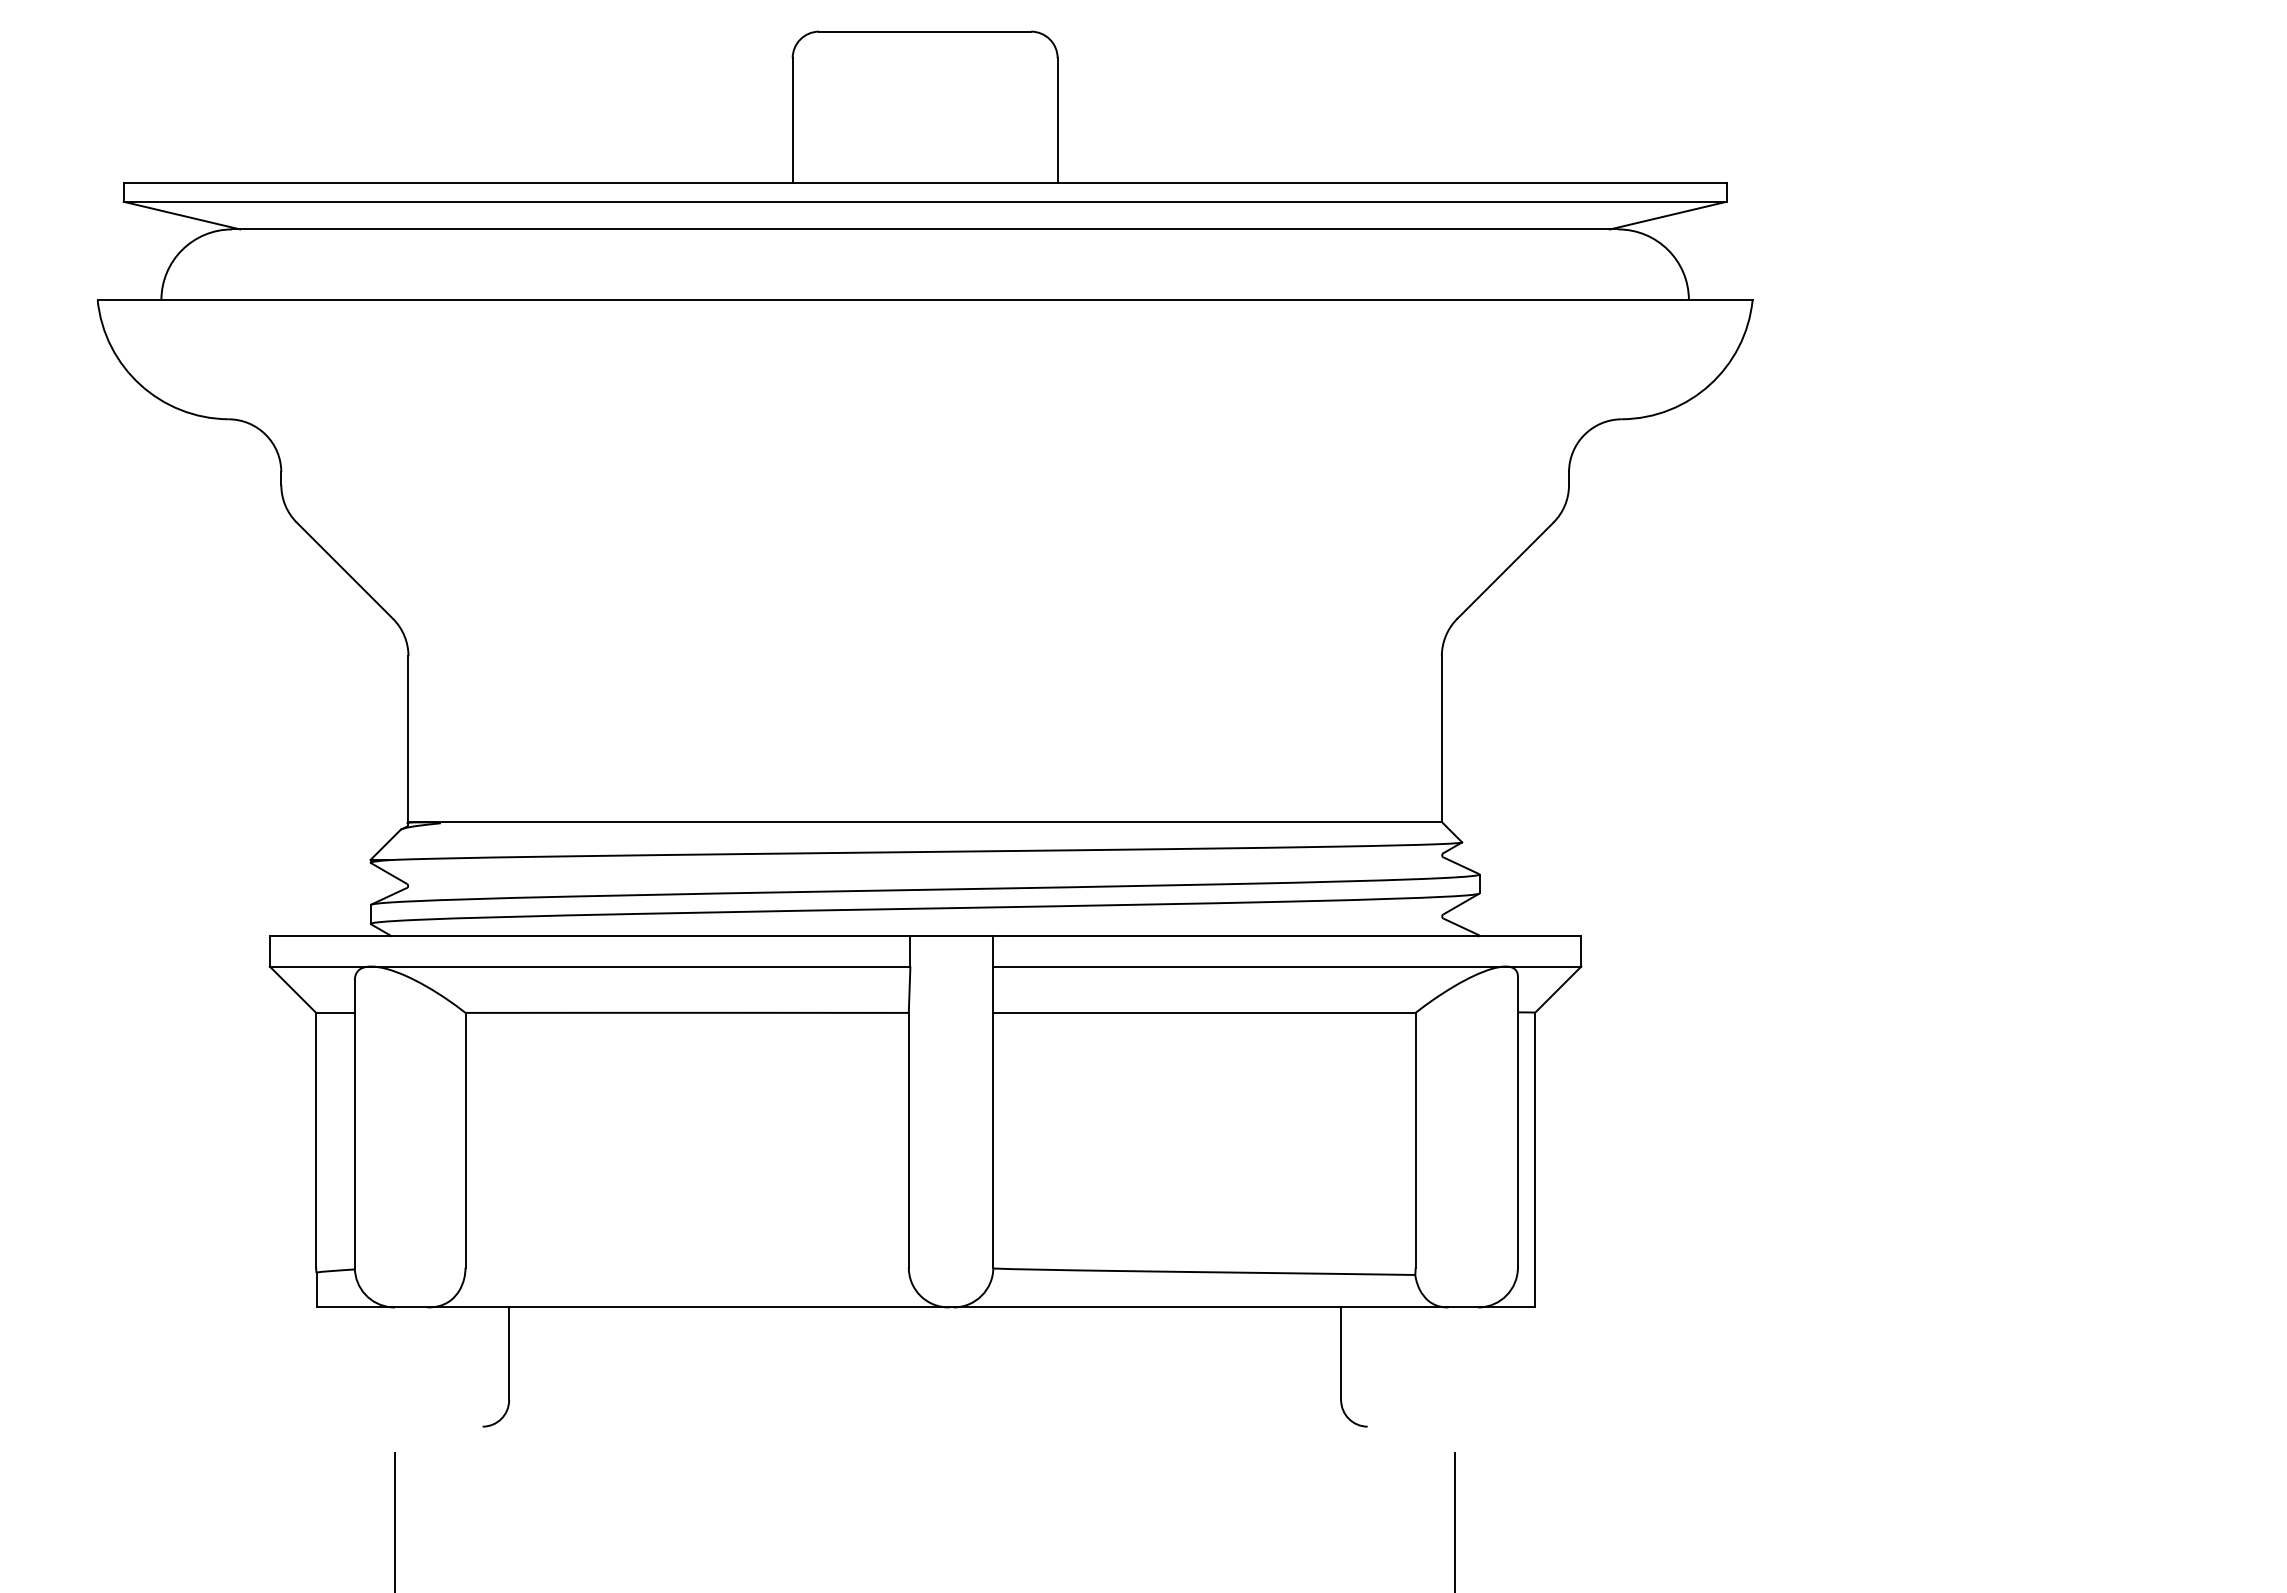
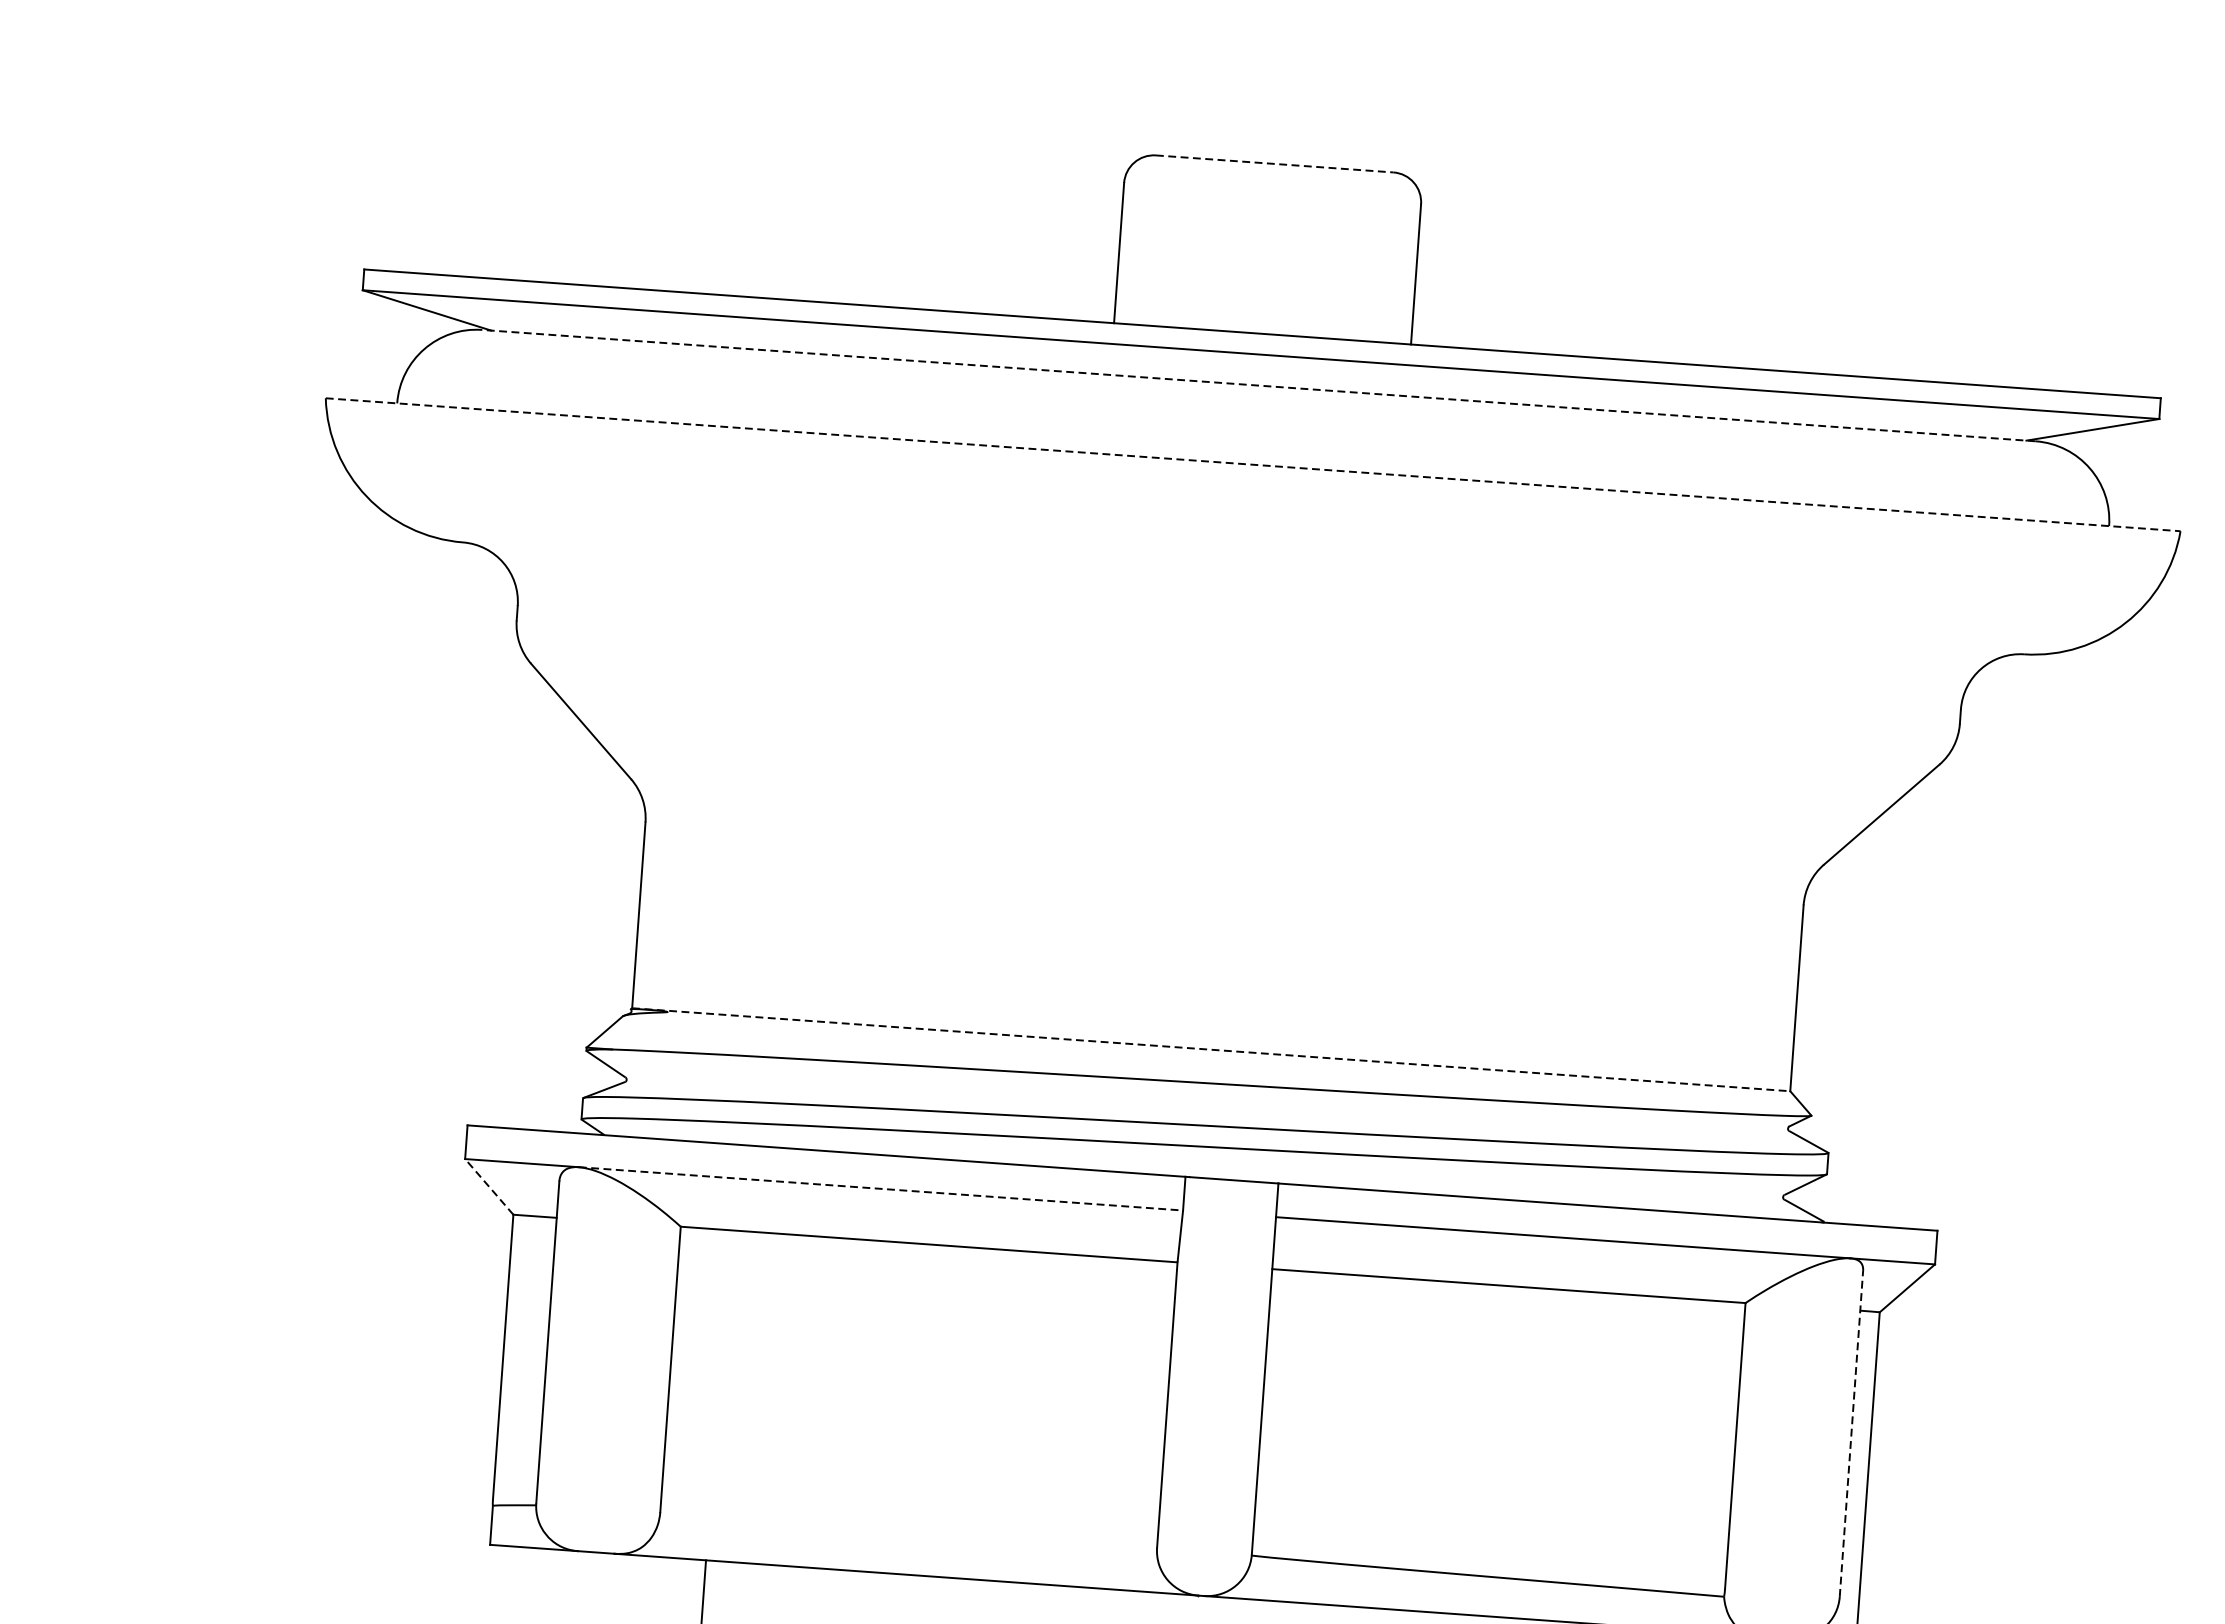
line: (925, 31) -> (1275, 163), solid -> dashed
line: (924, 229) -> (1258, 385), solid -> dashed
line: (925, 300) -> (1253, 465), solid -> dashed
line: (925, 822) -> (1211, 1050), solid -> dashed
line: (640, 966) -> (880, 1188), solid -> dashed
line: (293, 989) -> (489, 1186), solid -> dashed
line: (1517, 1121) -> (1851, 1432), solid -> dashed

